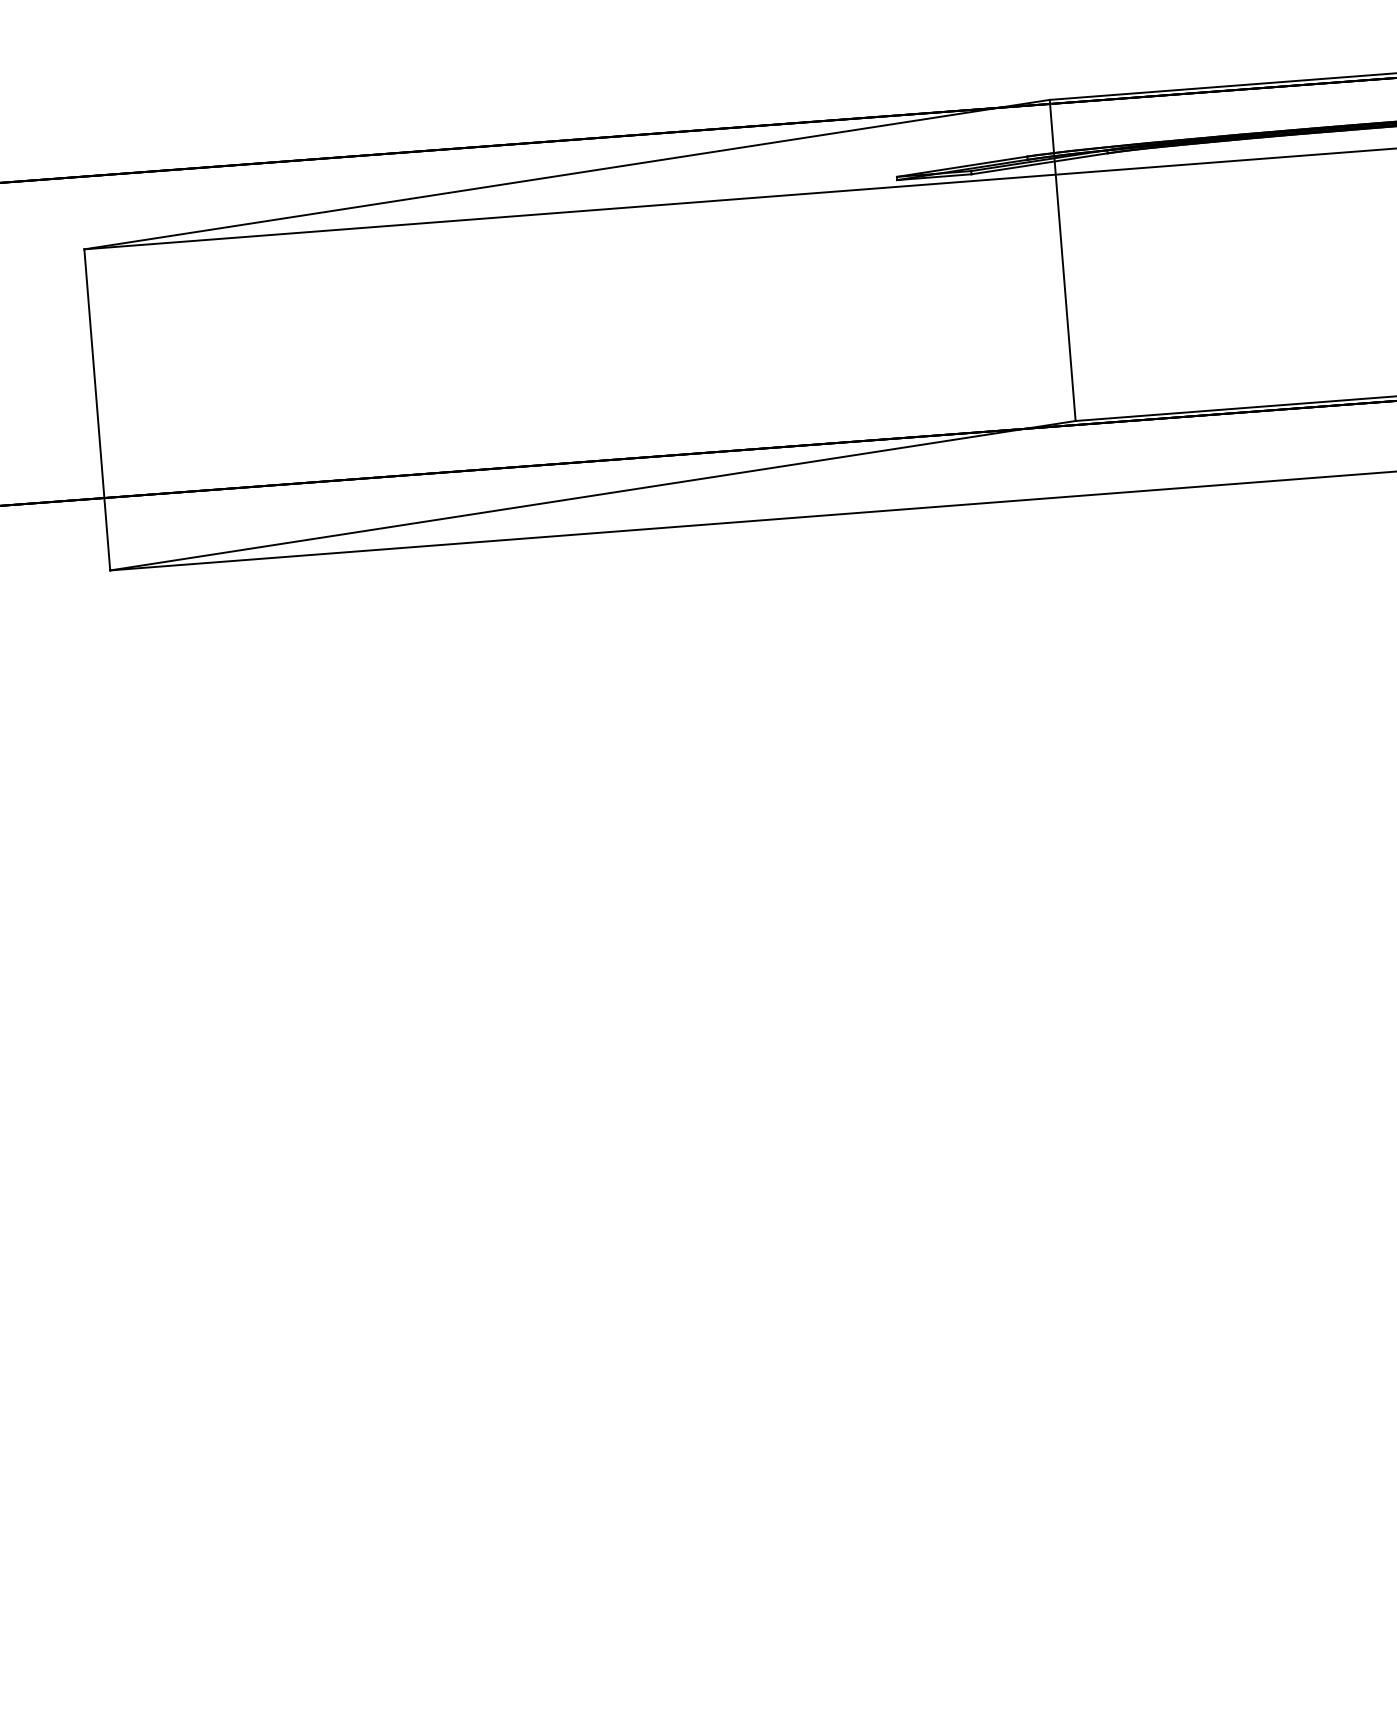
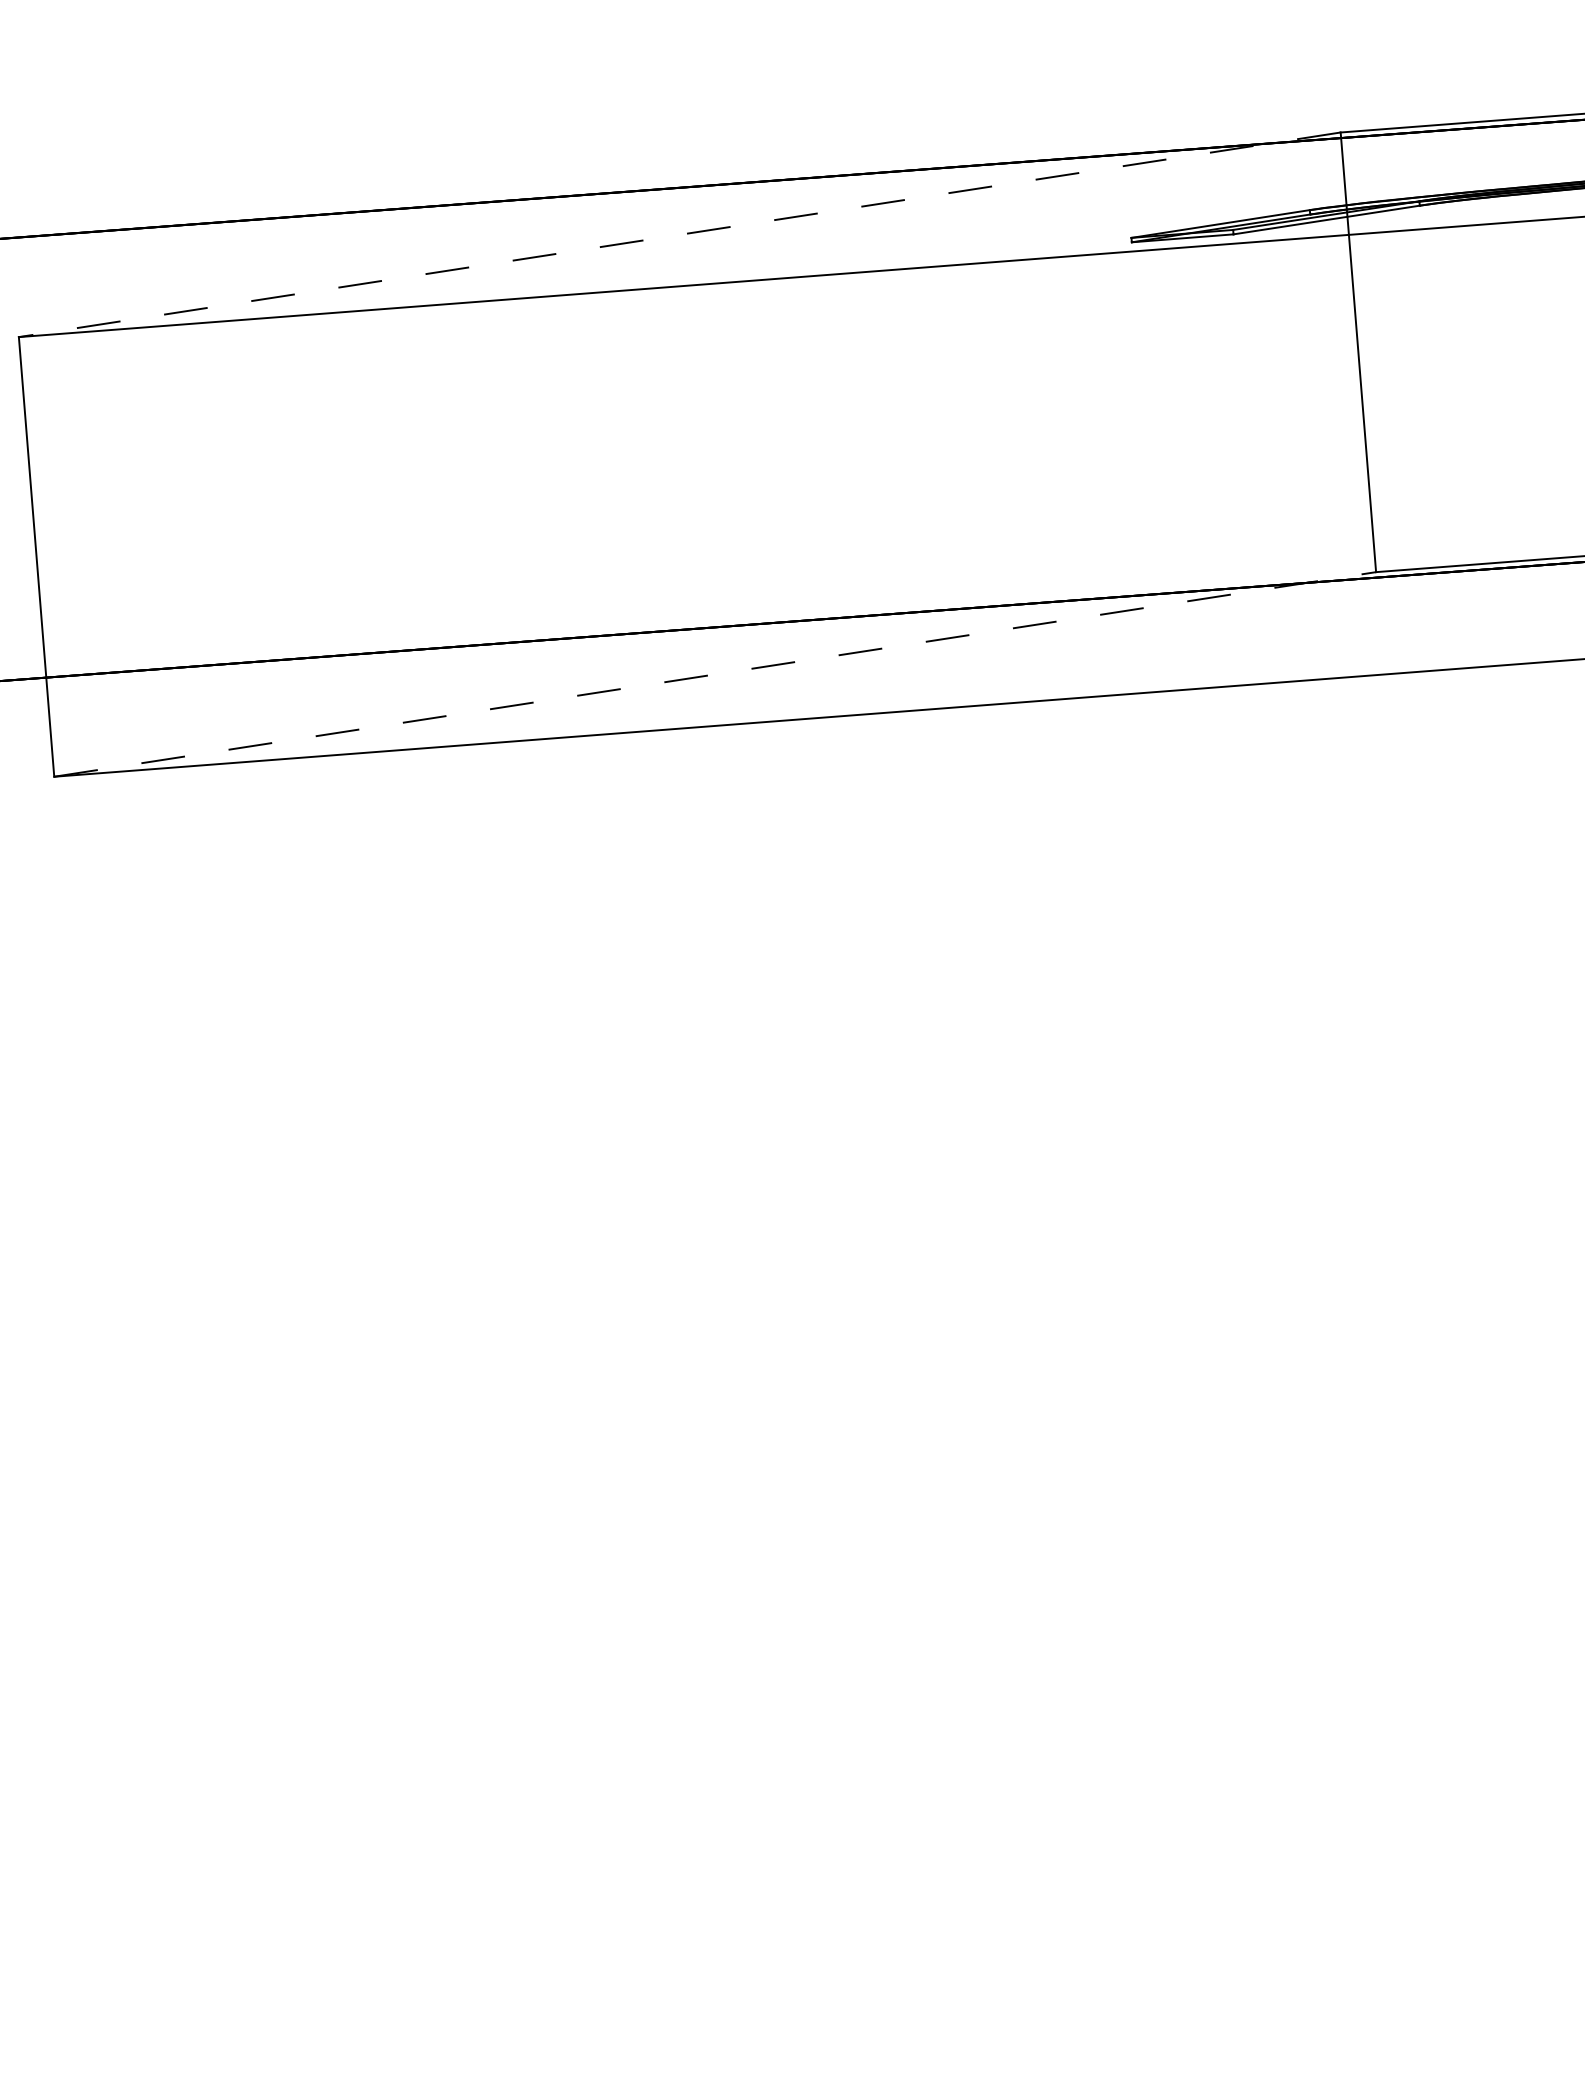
line: (566, 174) -> (679, 234), solid -> dashed
line: (593, 495) -> (715, 674), solid -> dashed

